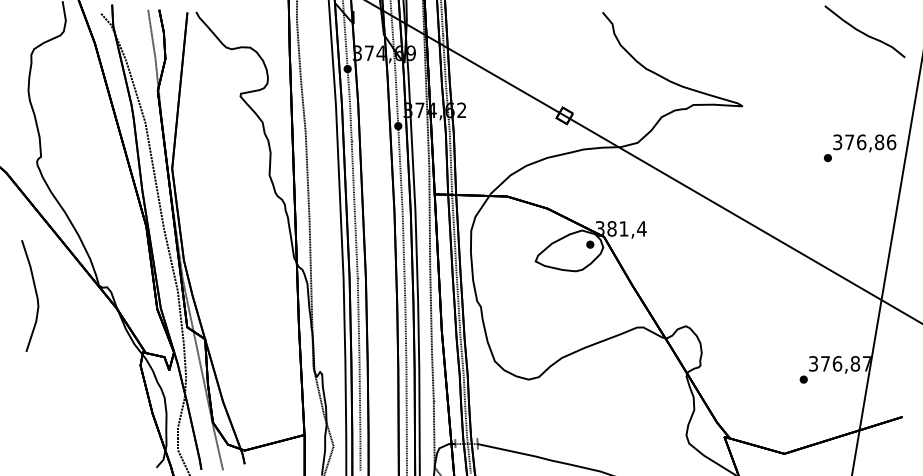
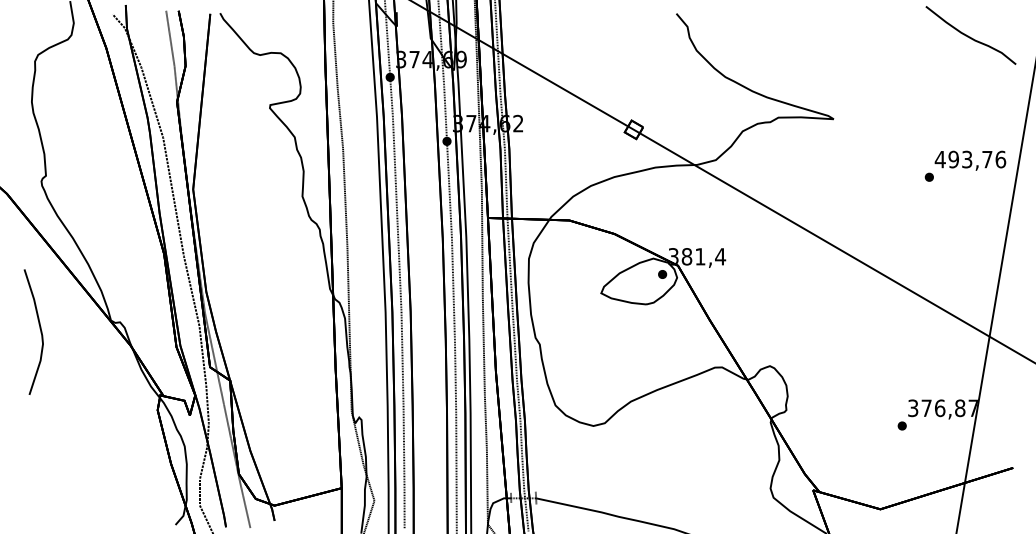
text: (858, 142) -> (963, 159), 376,86 -> 493,76

